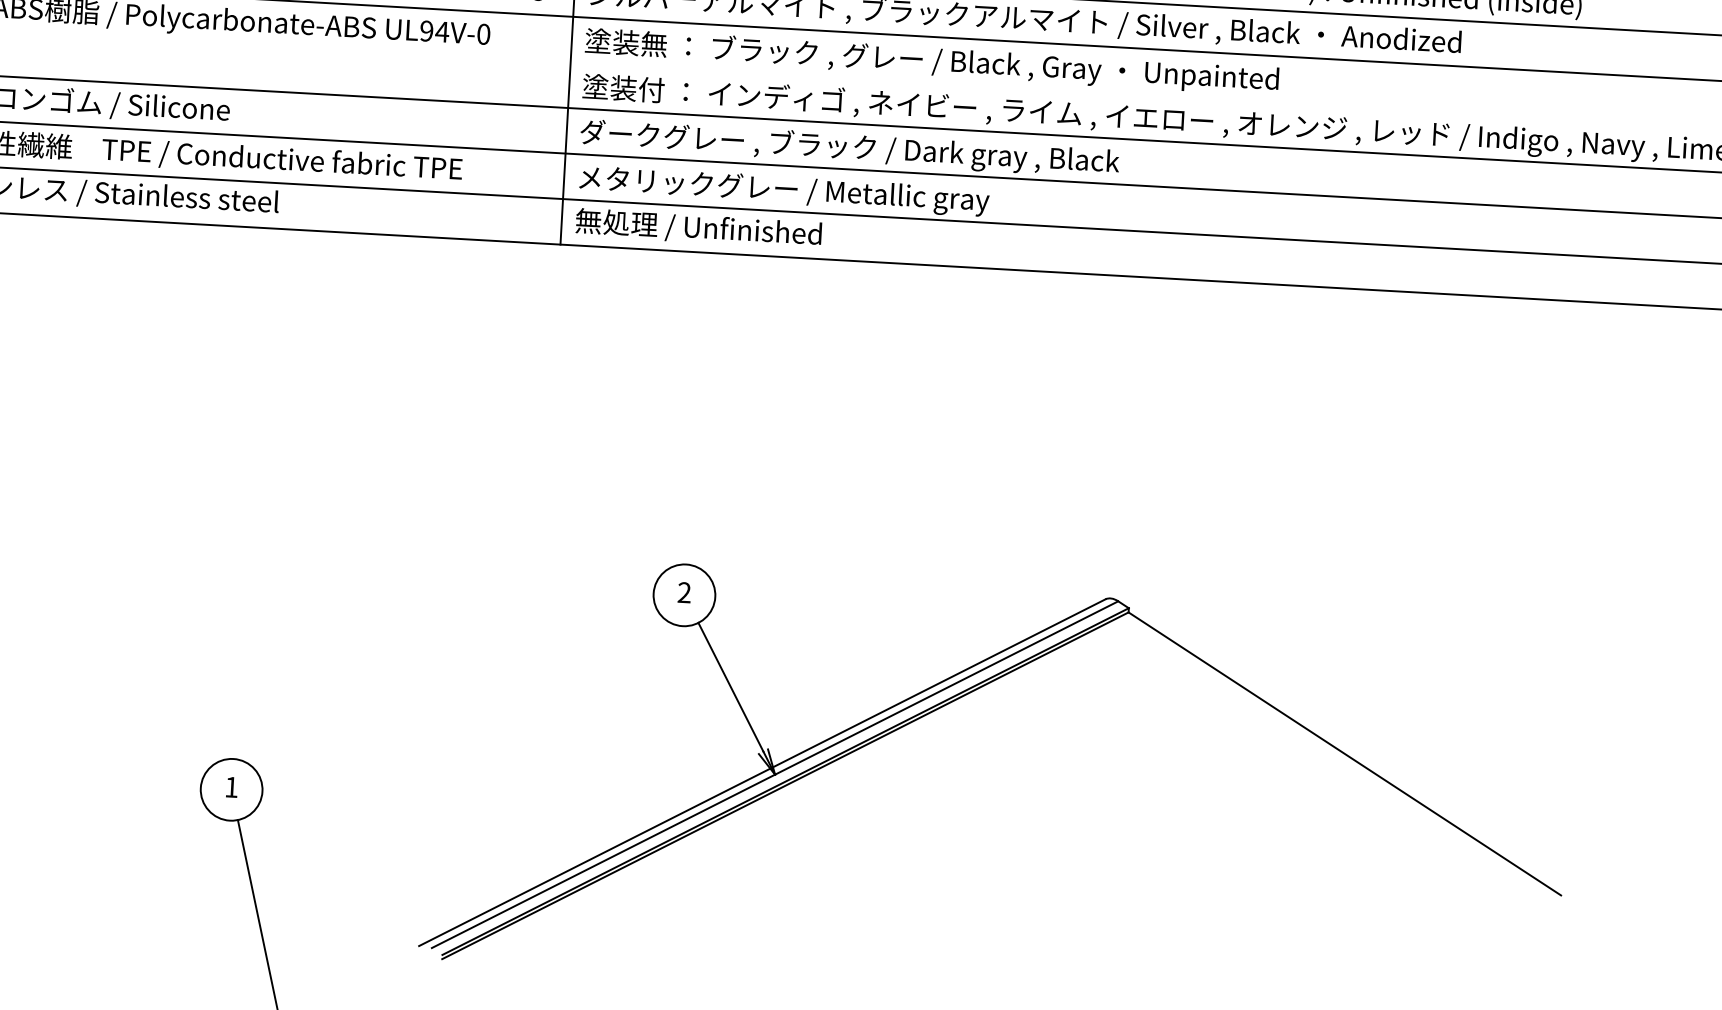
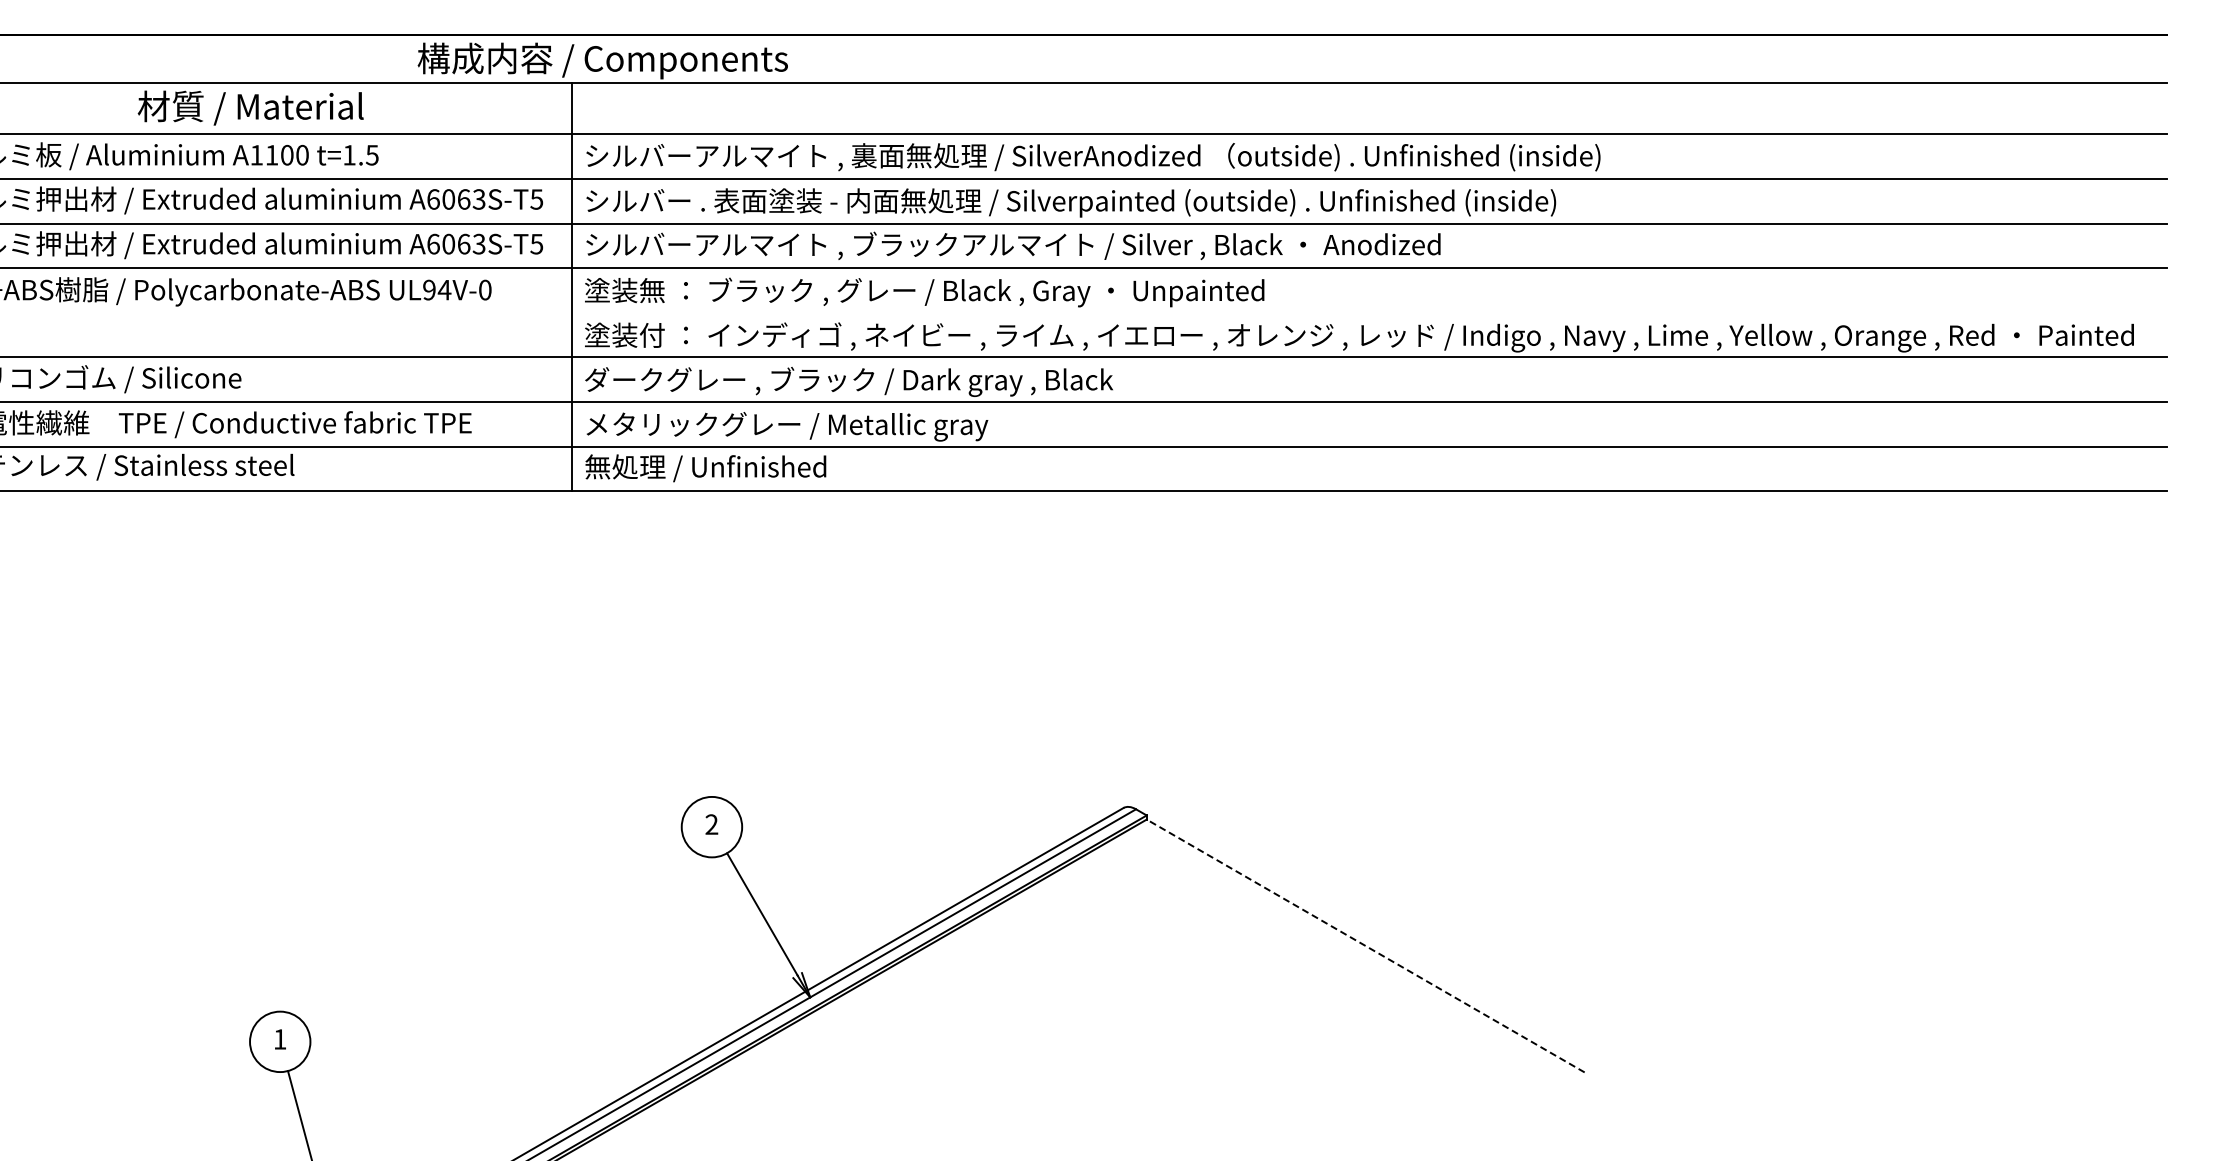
line: (1344, 754) -> (1365, 946), solid -> dashed

